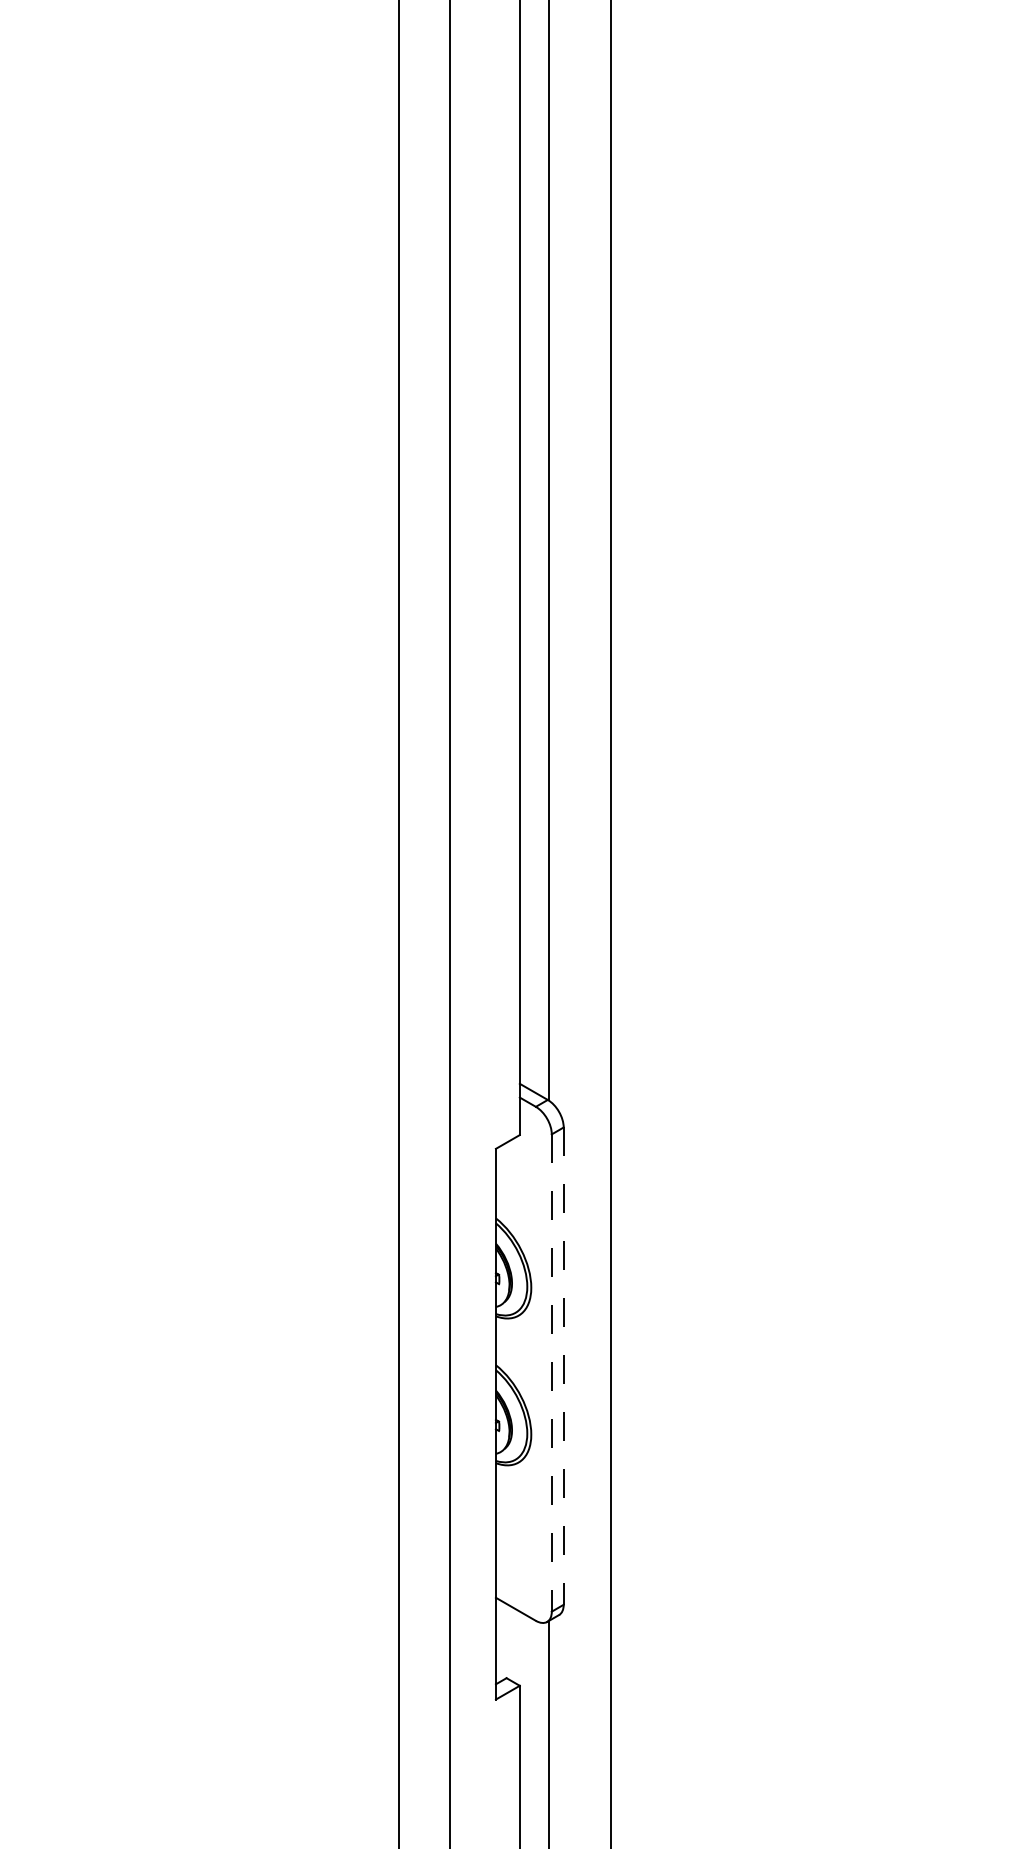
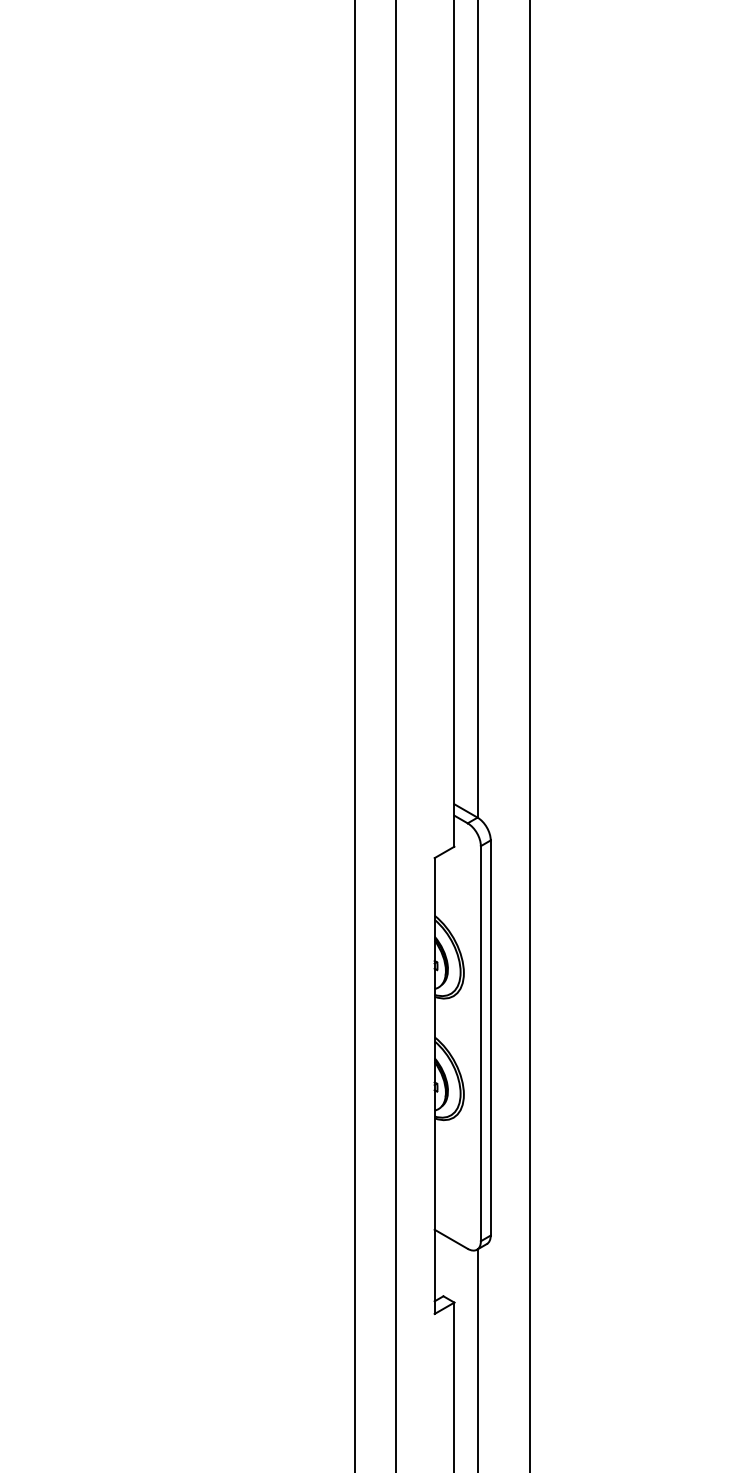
line: (563, 1366) -> (490, 1038), dashed -> solid
line: (551, 1373) -> (480, 1044), dashed -> solid

